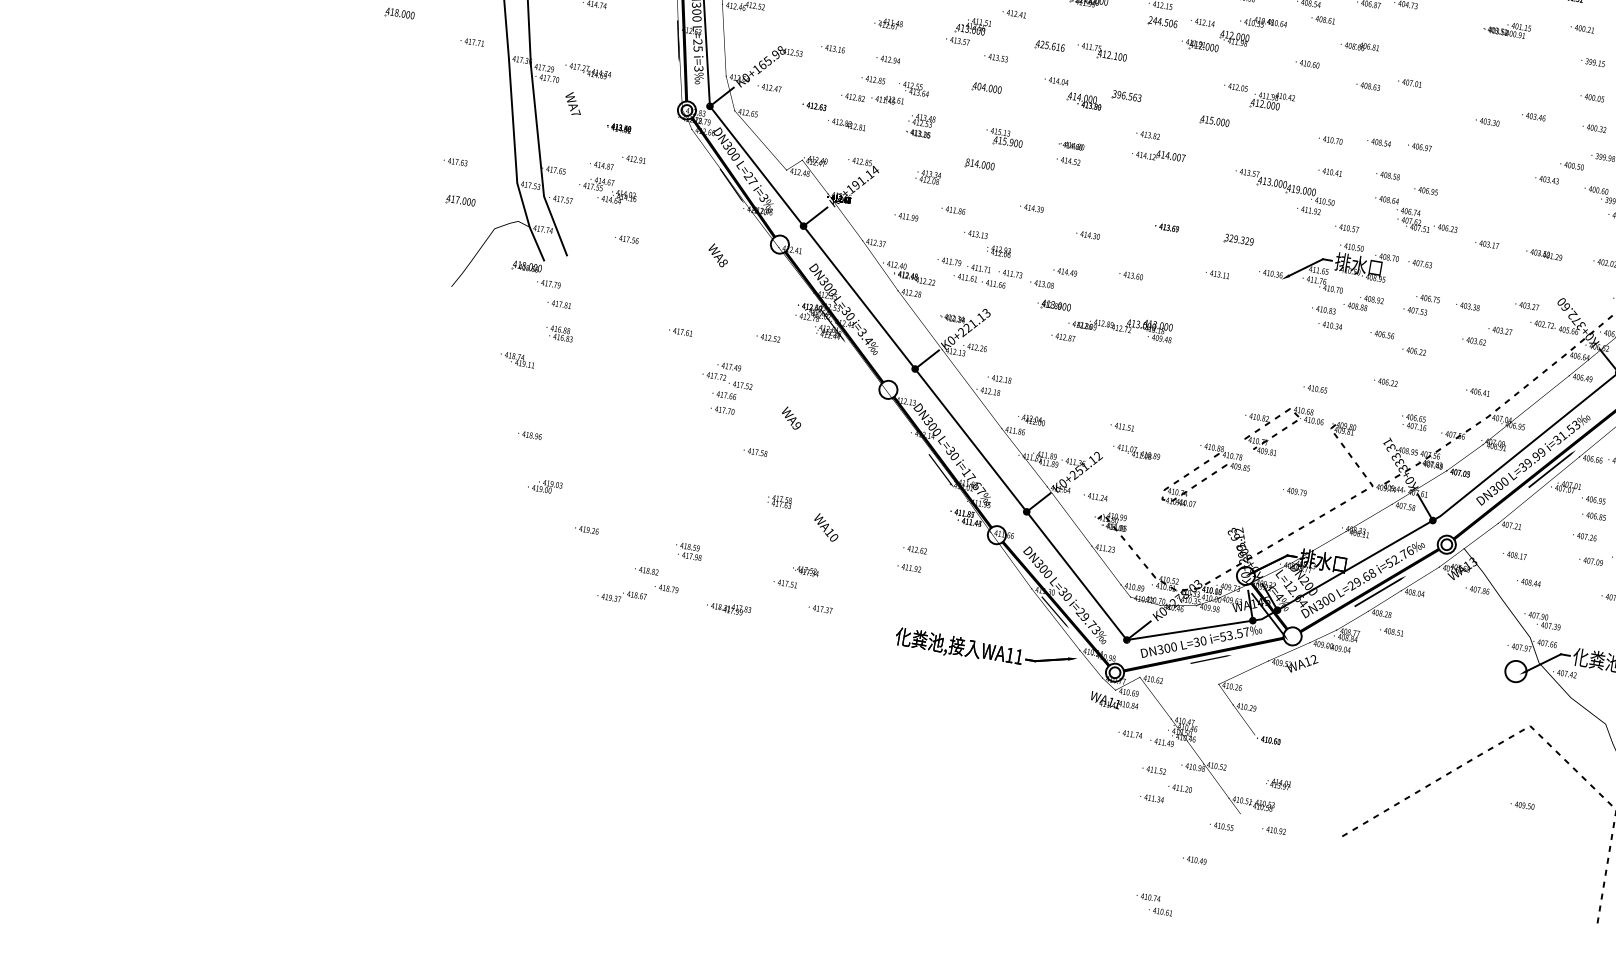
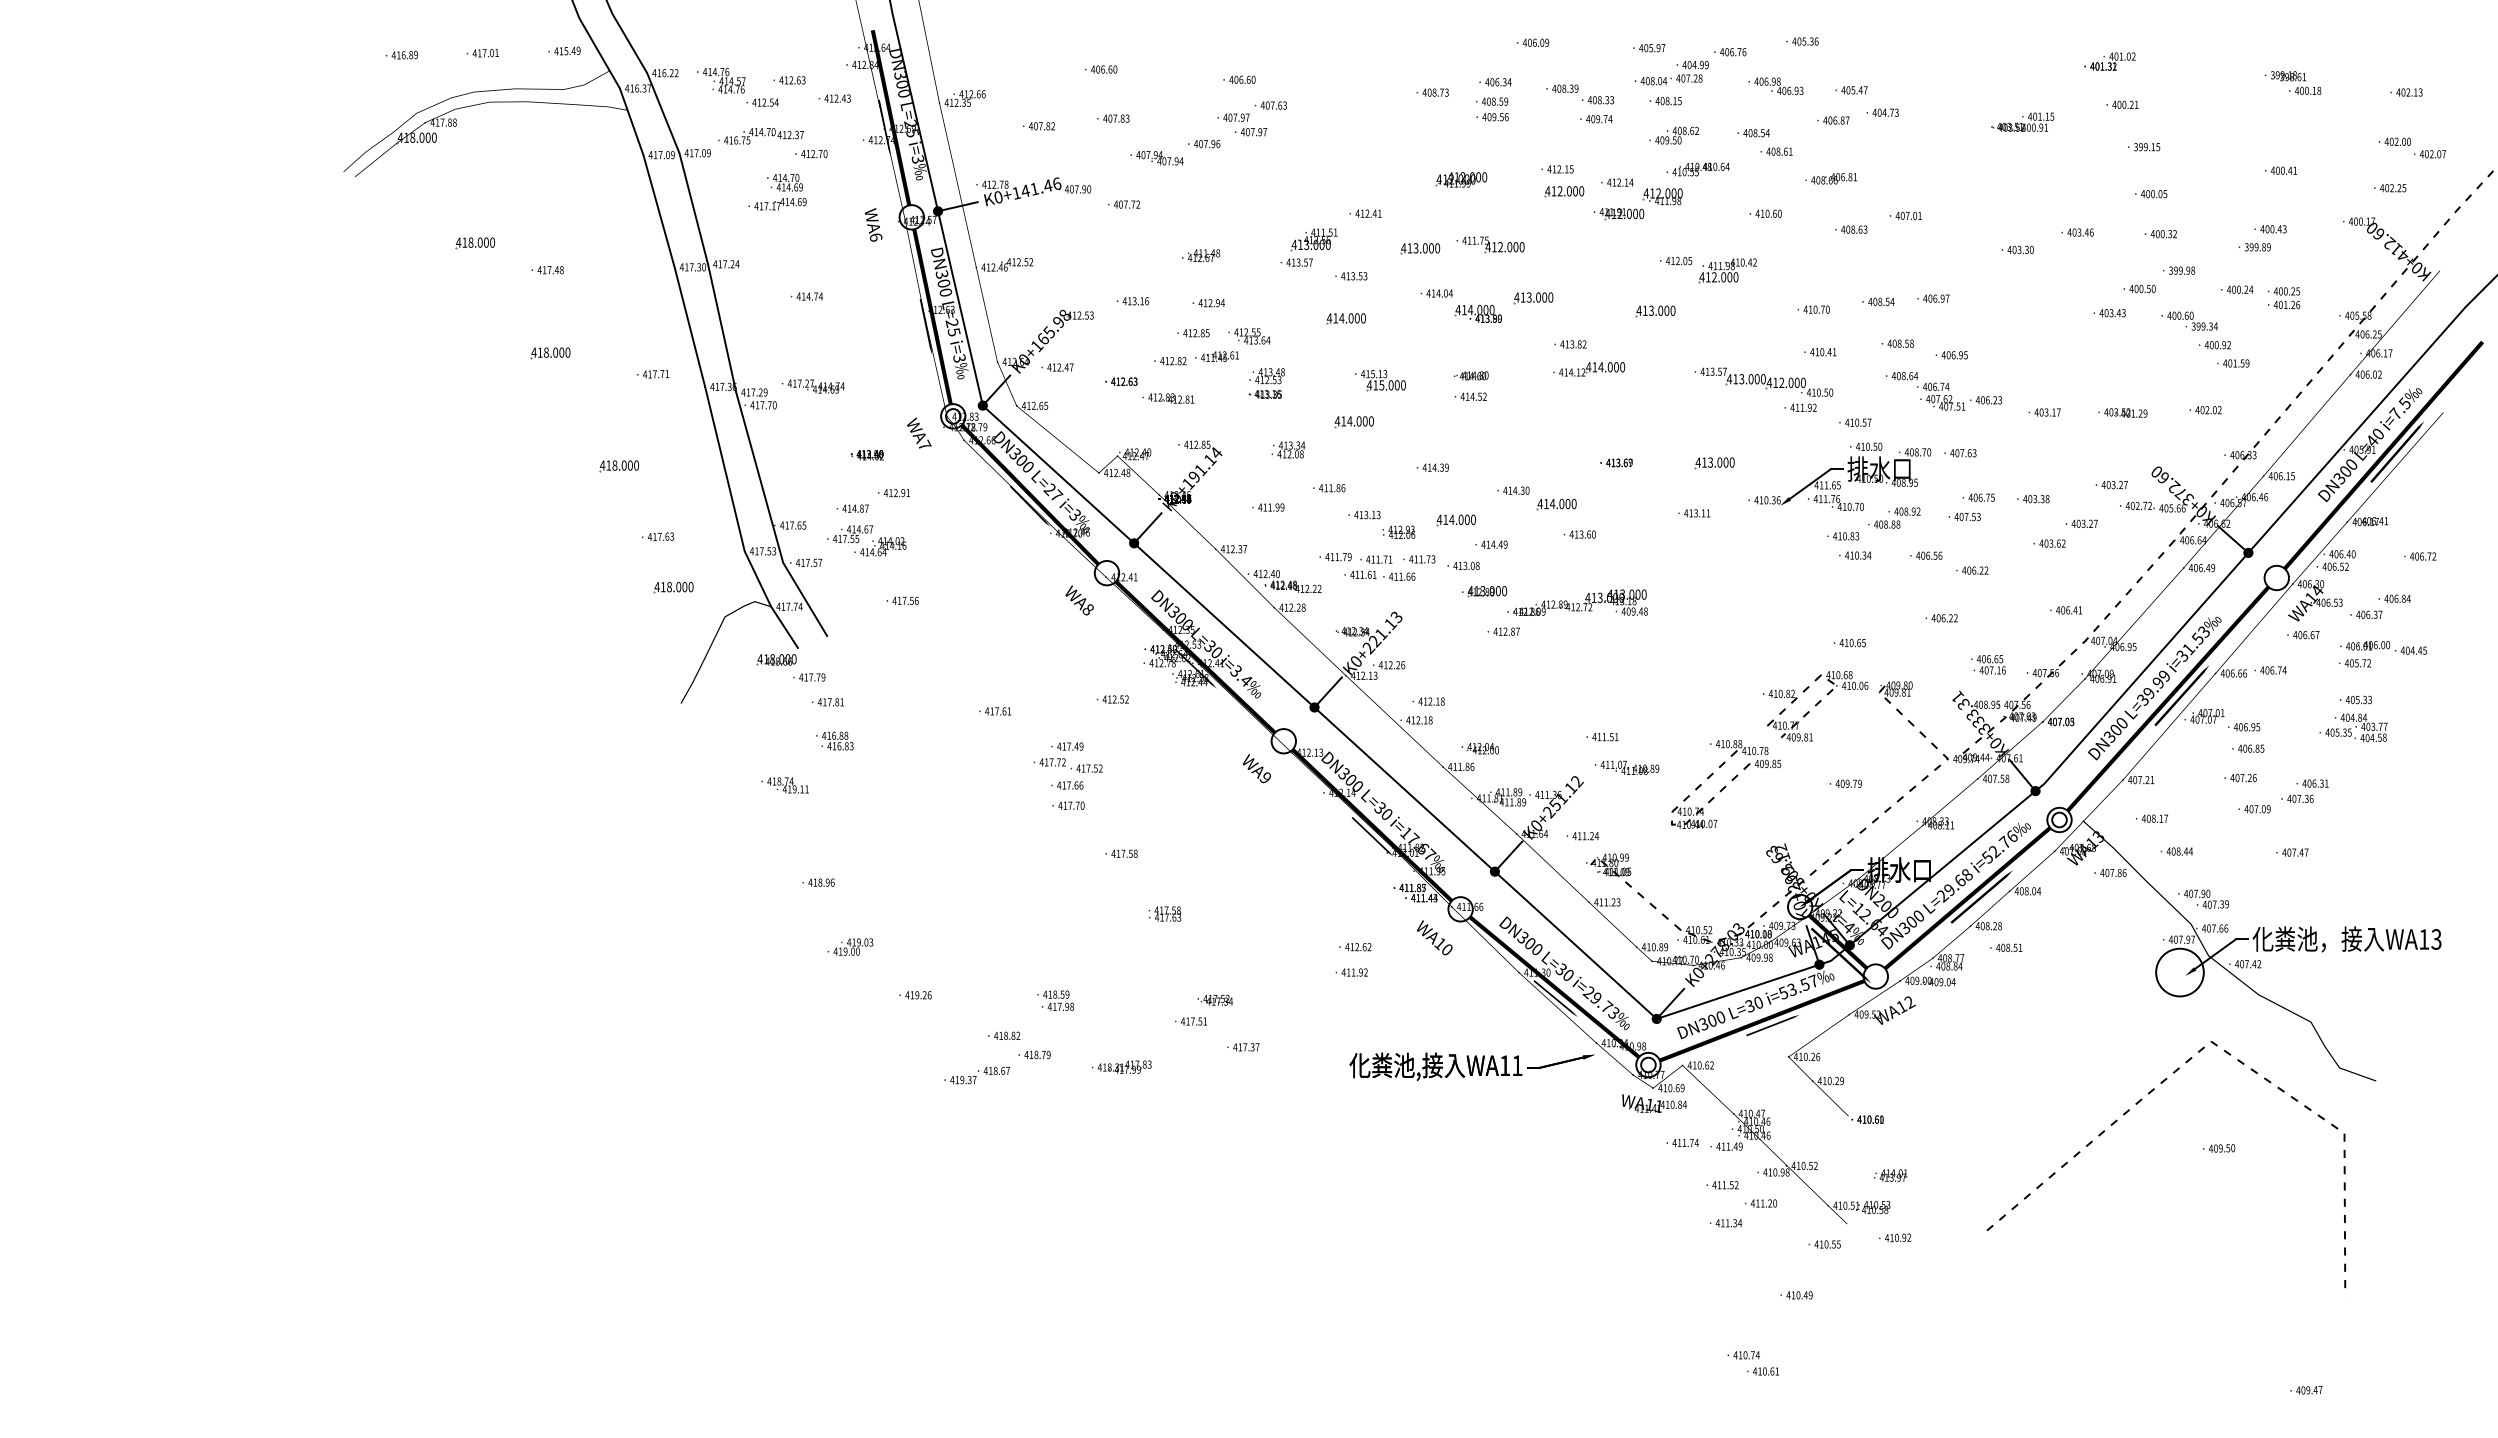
text: (1162, 22) -> (1564, 191), 244.506 -> 412.000
text: (1052, 46) -> (1423, 248), 425.616 -> 413.000
text: (1115, 56) -> (1509, 247), 412.100 -> 412.000
text: (979, 86) -> (1335, 318), 404.000 -> 414.000
text: (1126, 96) -> (1533, 297), 396.563 -> 413.000
text: (573, 103) -> (919, 432), moved
part: (435, 105) -> (618, 466), added
text: (1211, 119) -> (1651, 309), 415.000 -> 413.000
text: (1011, 142) -> (1390, 385), 415.900 -> 415.000
text: (1183, 158) -> (1622, 367), 414.007 -> 414.000
text: (967, 162) -> (1337, 421), 814.000 -> 414.000
text: (1297, 190) -> (1781, 383), 419.000 -> 412.000
text: (457, 200) -> (669, 587), 417.000 -> 418.000
text: (1238, 239) -> (1714, 462), 329.329 -> 413.000
part: (1041, 249) -> (1455, 520), added
part: (1117, 250) -> (1556, 504), added
text: (718, 255) -> (1079, 600), moved
text: (791, 417) -> (1256, 768), moved
text: (826, 527) -> (1434, 937), moved
circle: (1515, 671) -> (2179, 972), size x1.67

